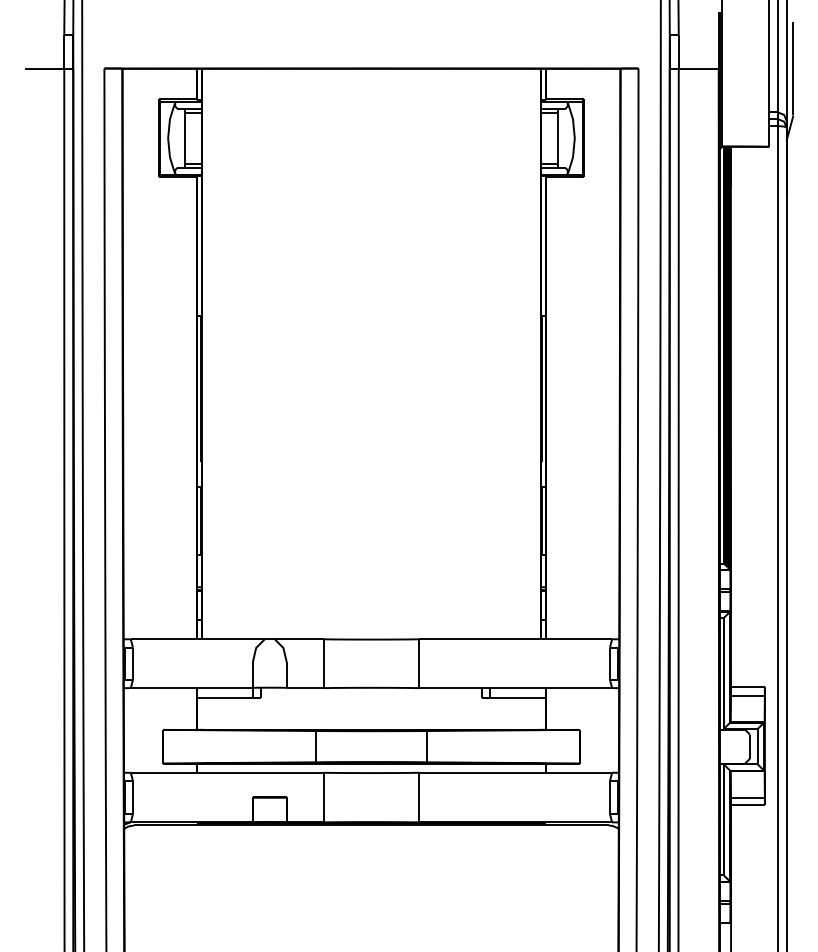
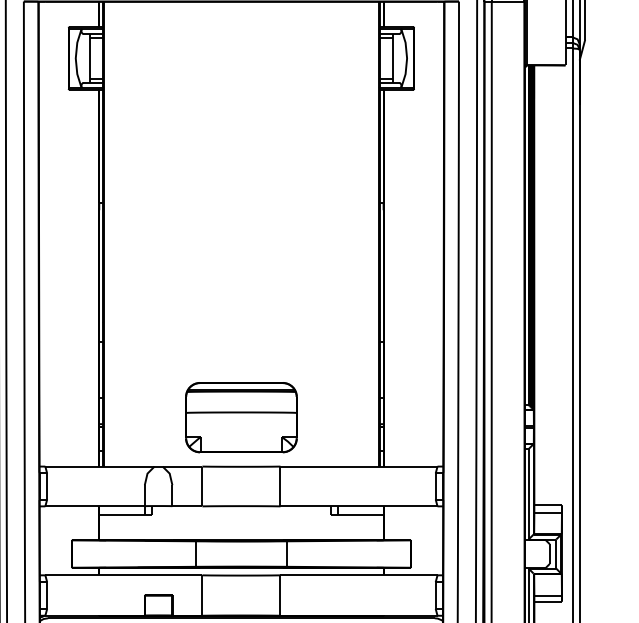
part: (371, 578) -> (241, 417), added

